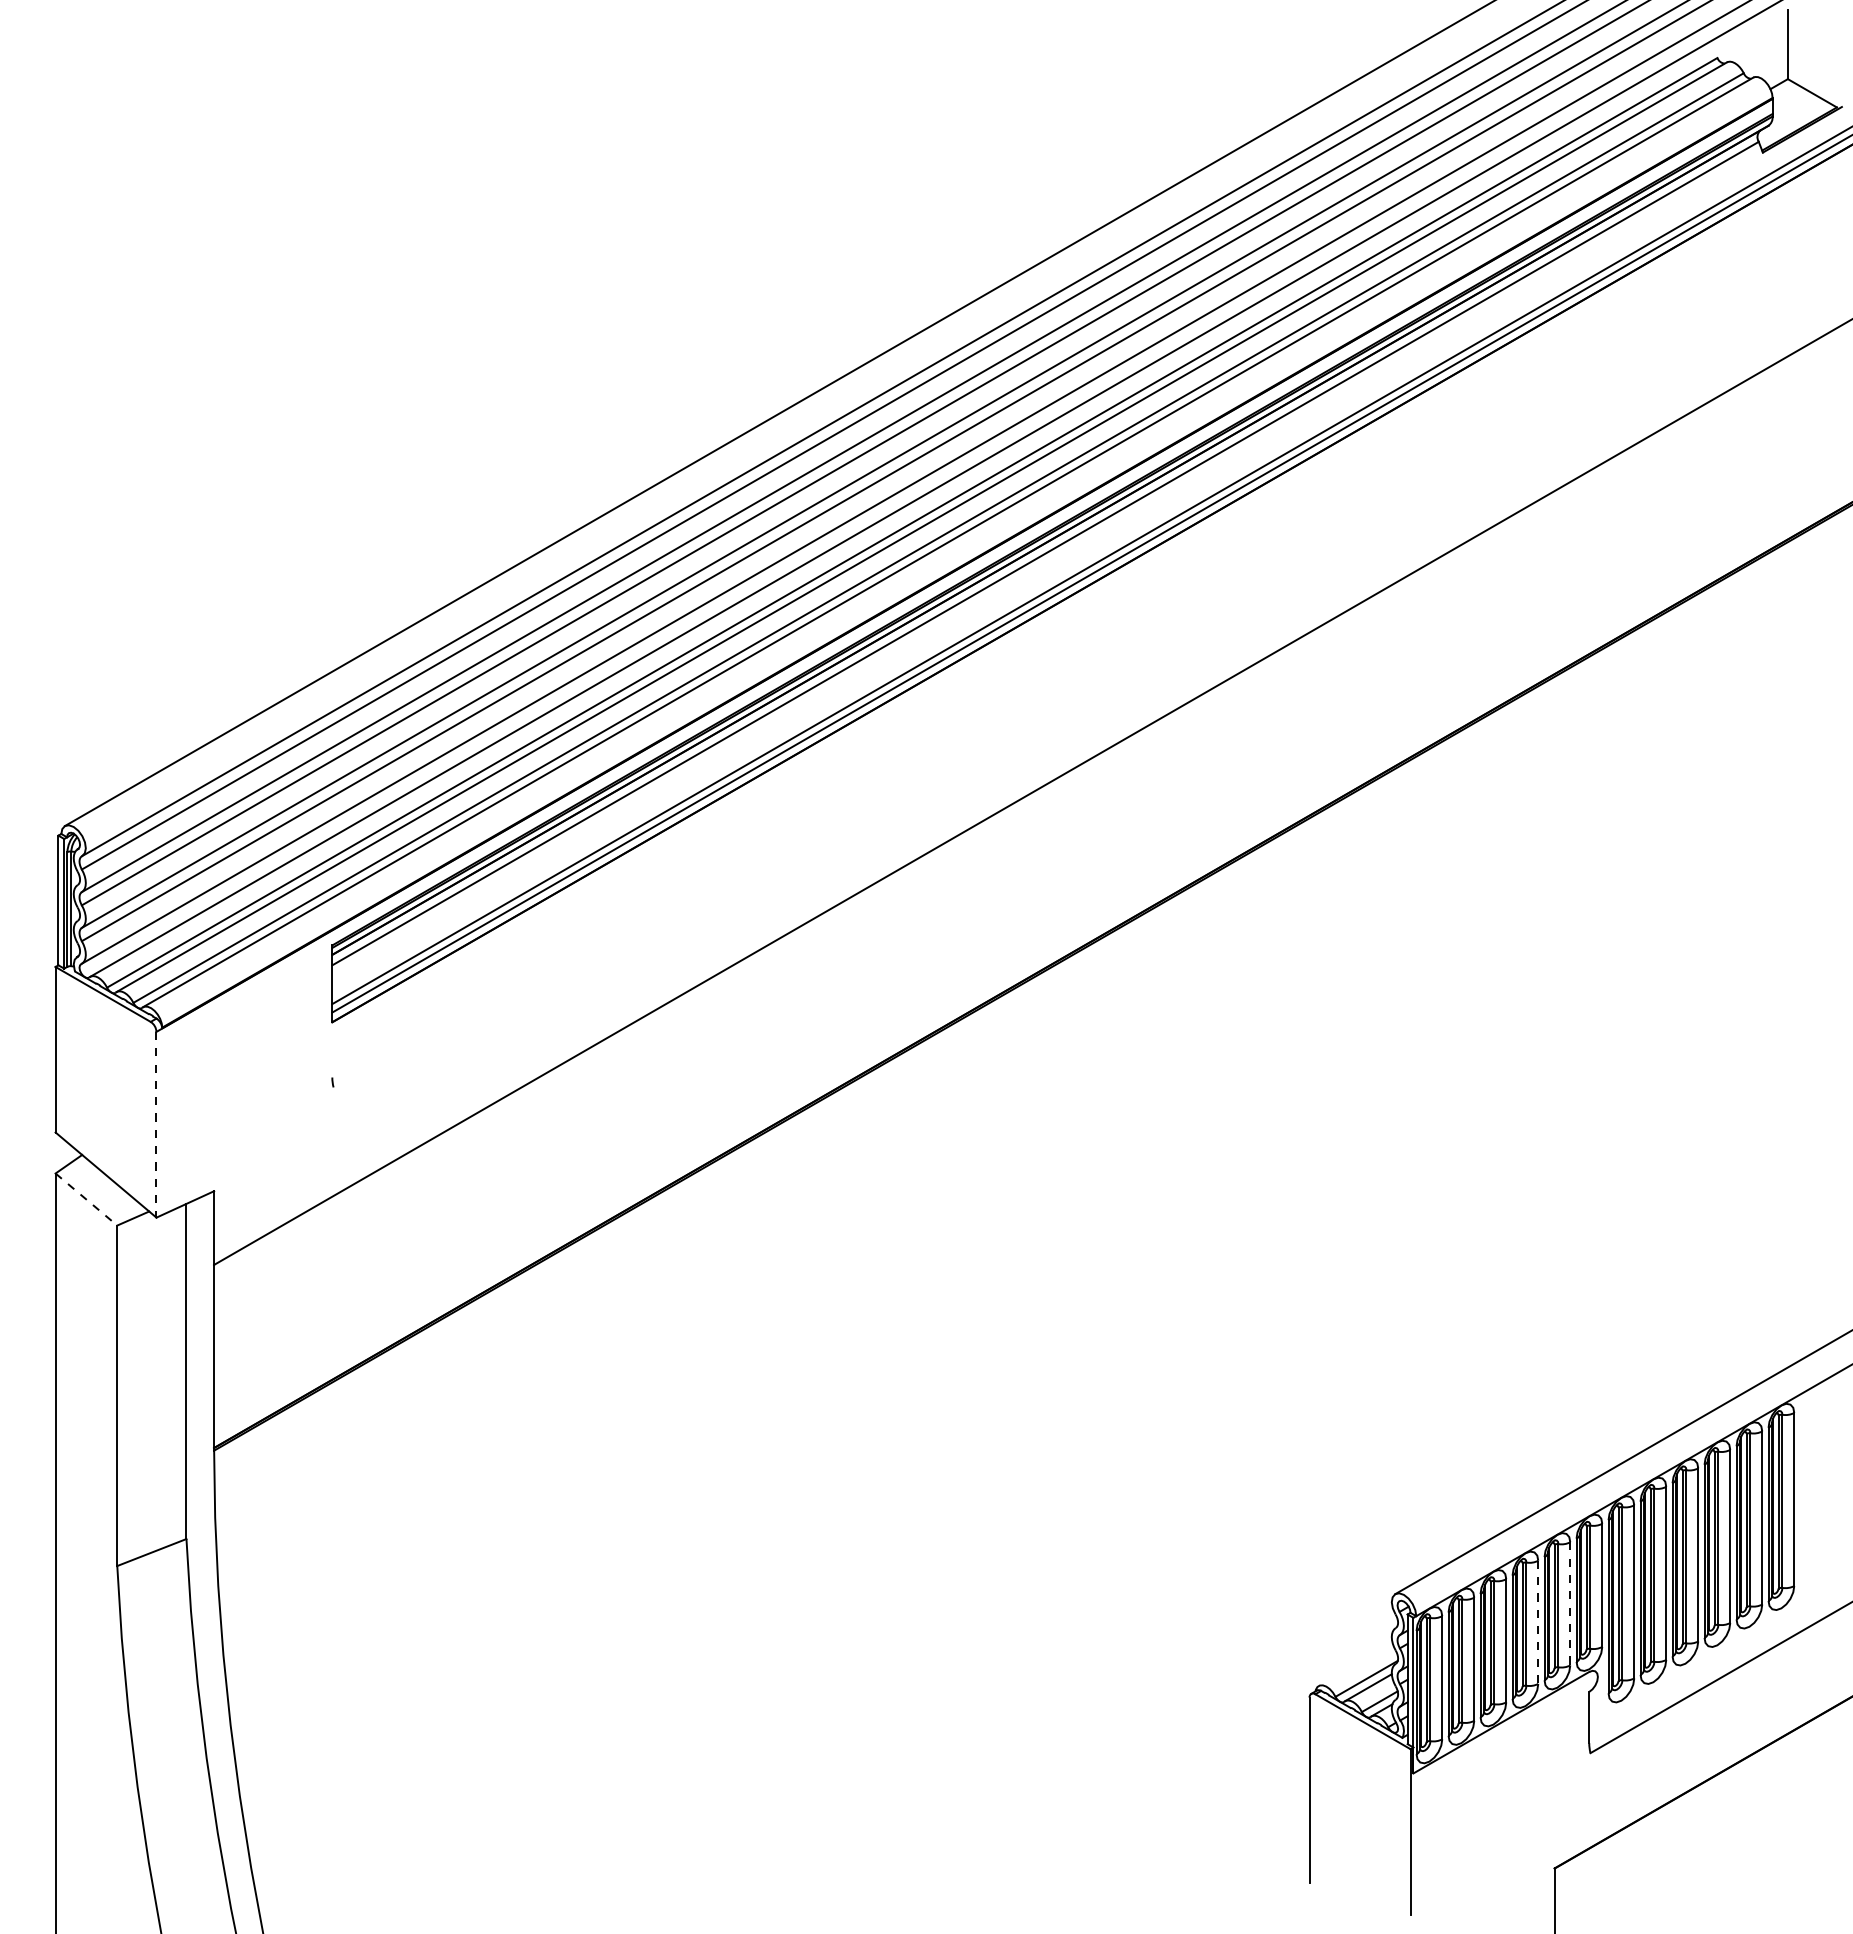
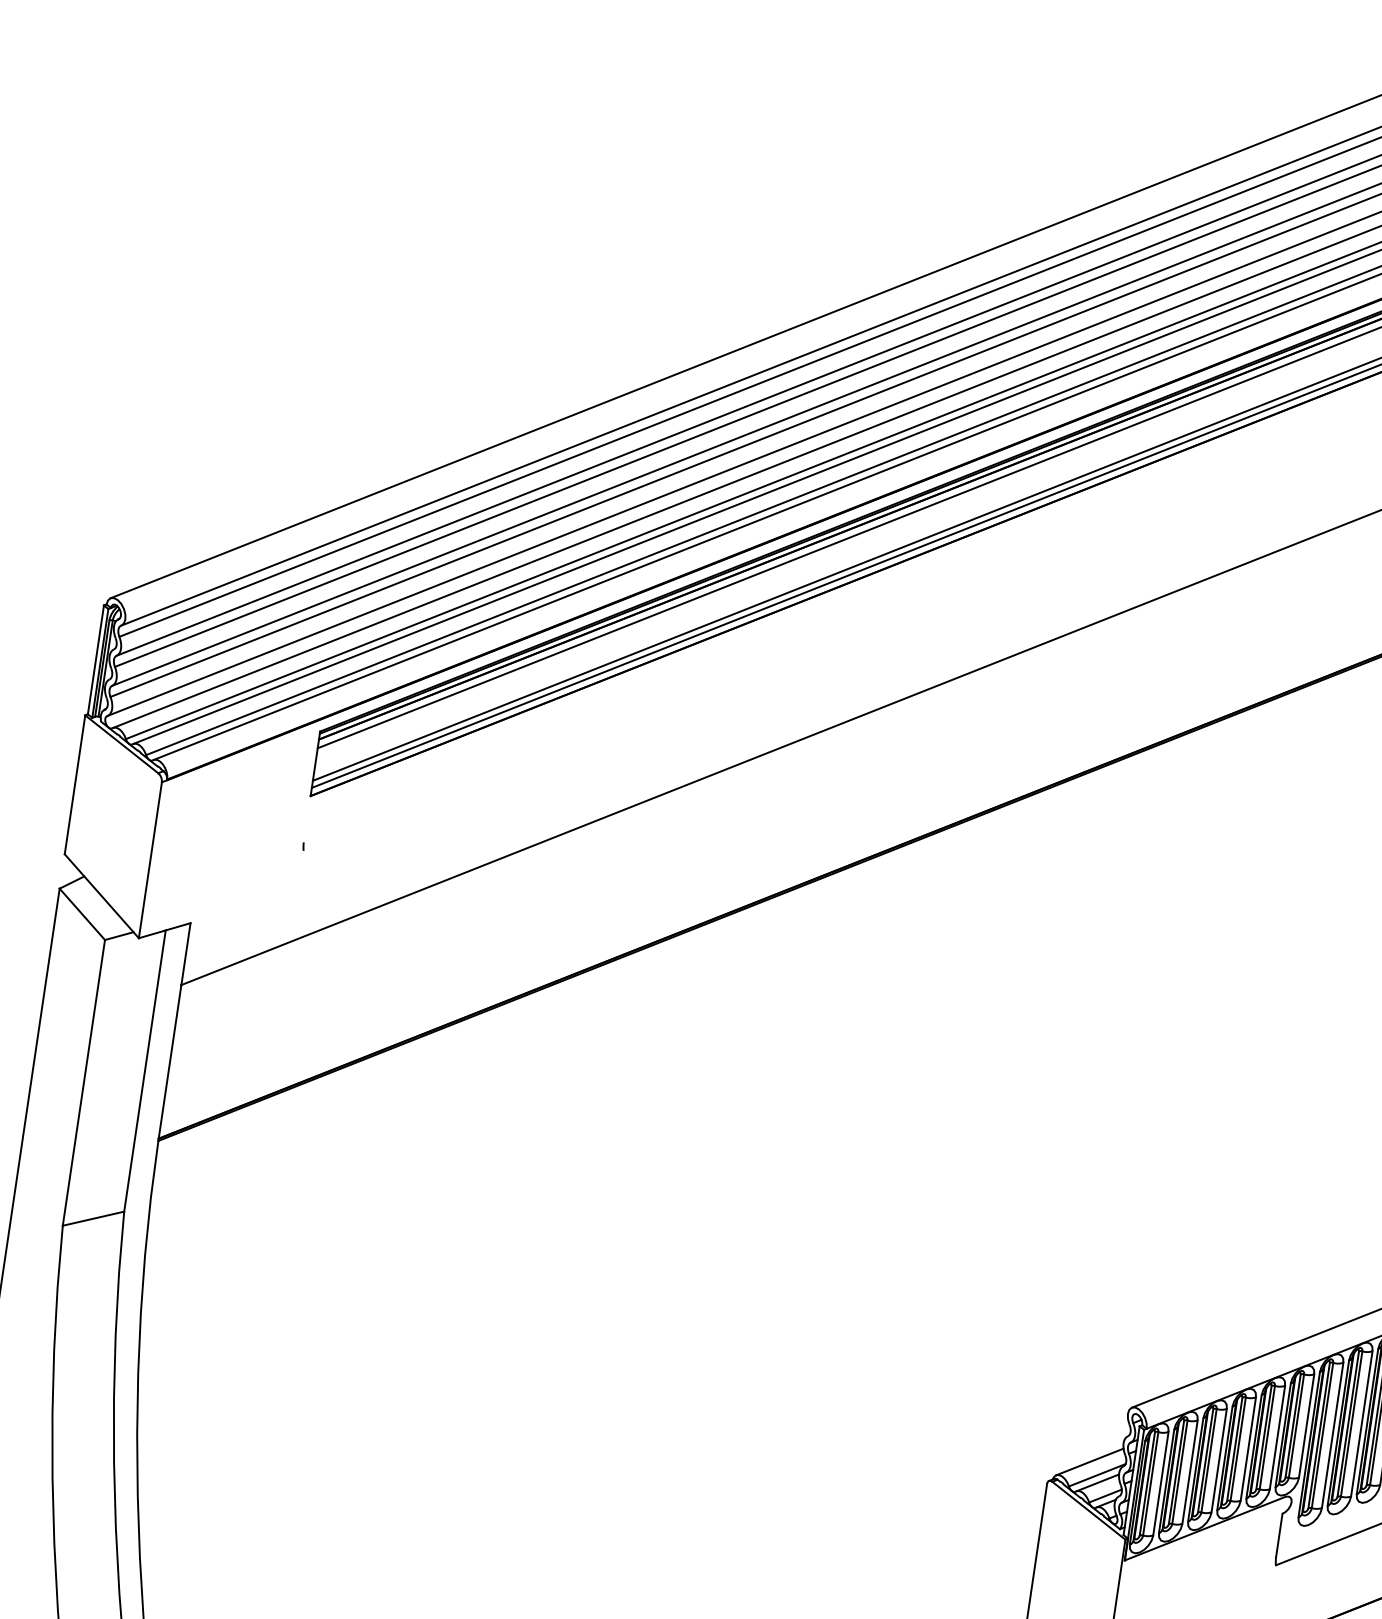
line: (156, 1124) -> (150, 860), dashed -> solid
line: (86, 1199) -> (82, 914), dashed -> solid
line: (1570, 1603) -> (1277, 1437), dashed -> solid
line: (1538, 1622) -> (1248, 1449), dashed -> solid
line: (1355, 1664) -> (1089, 1461), added

